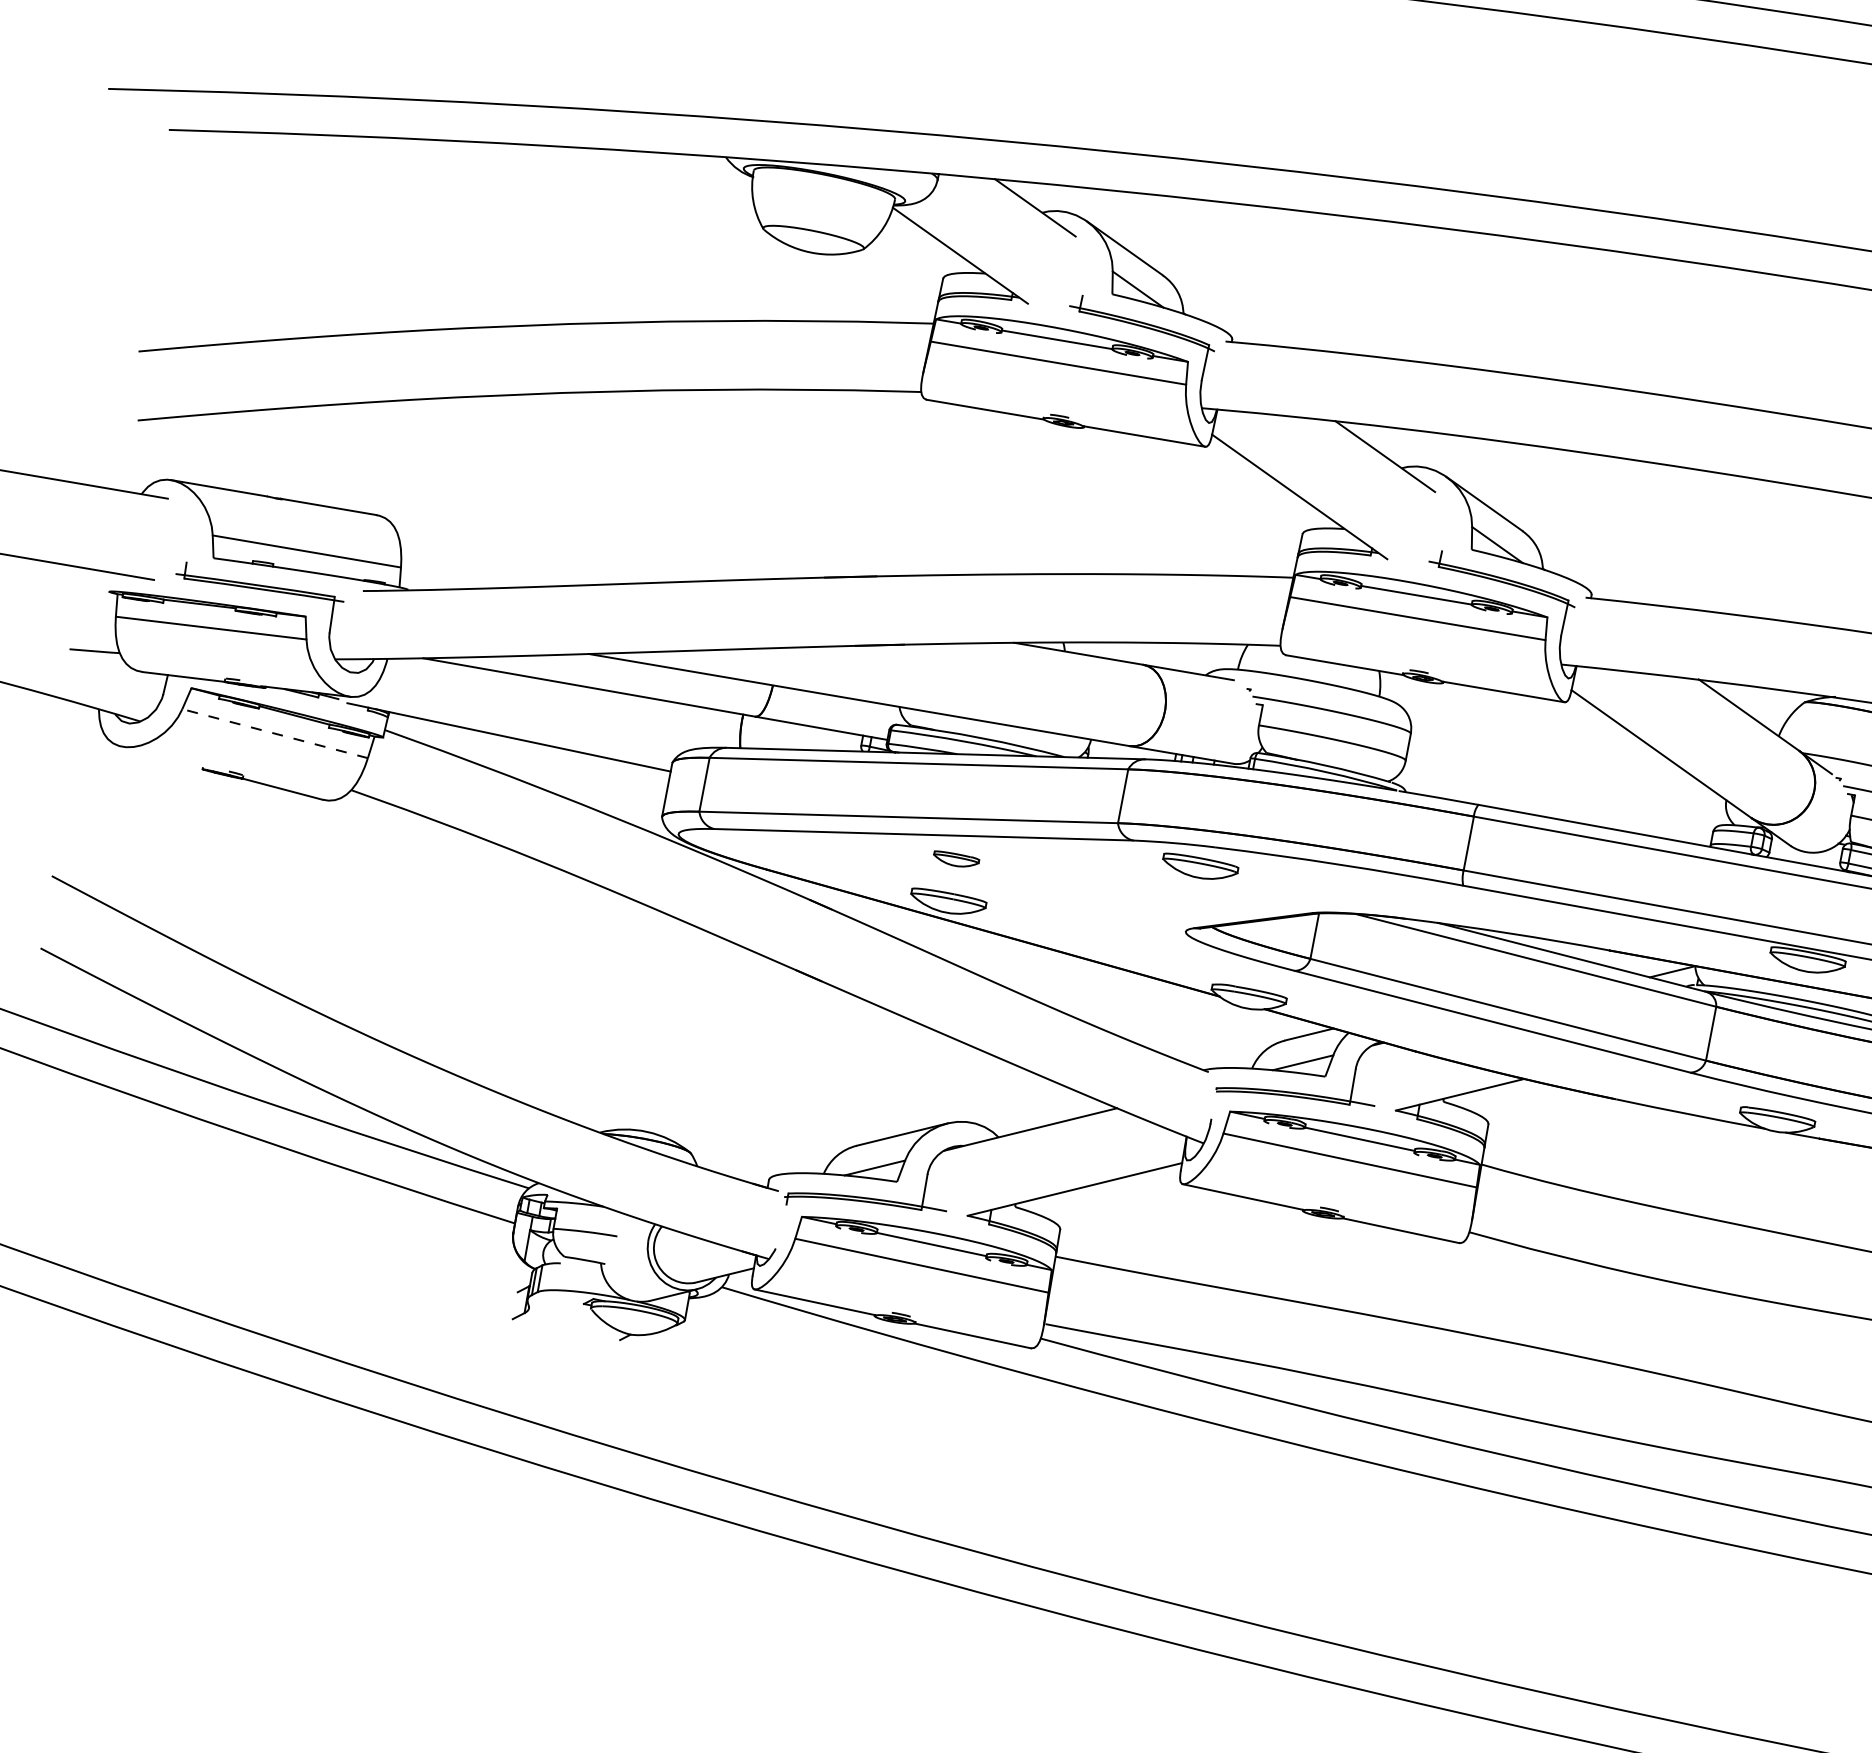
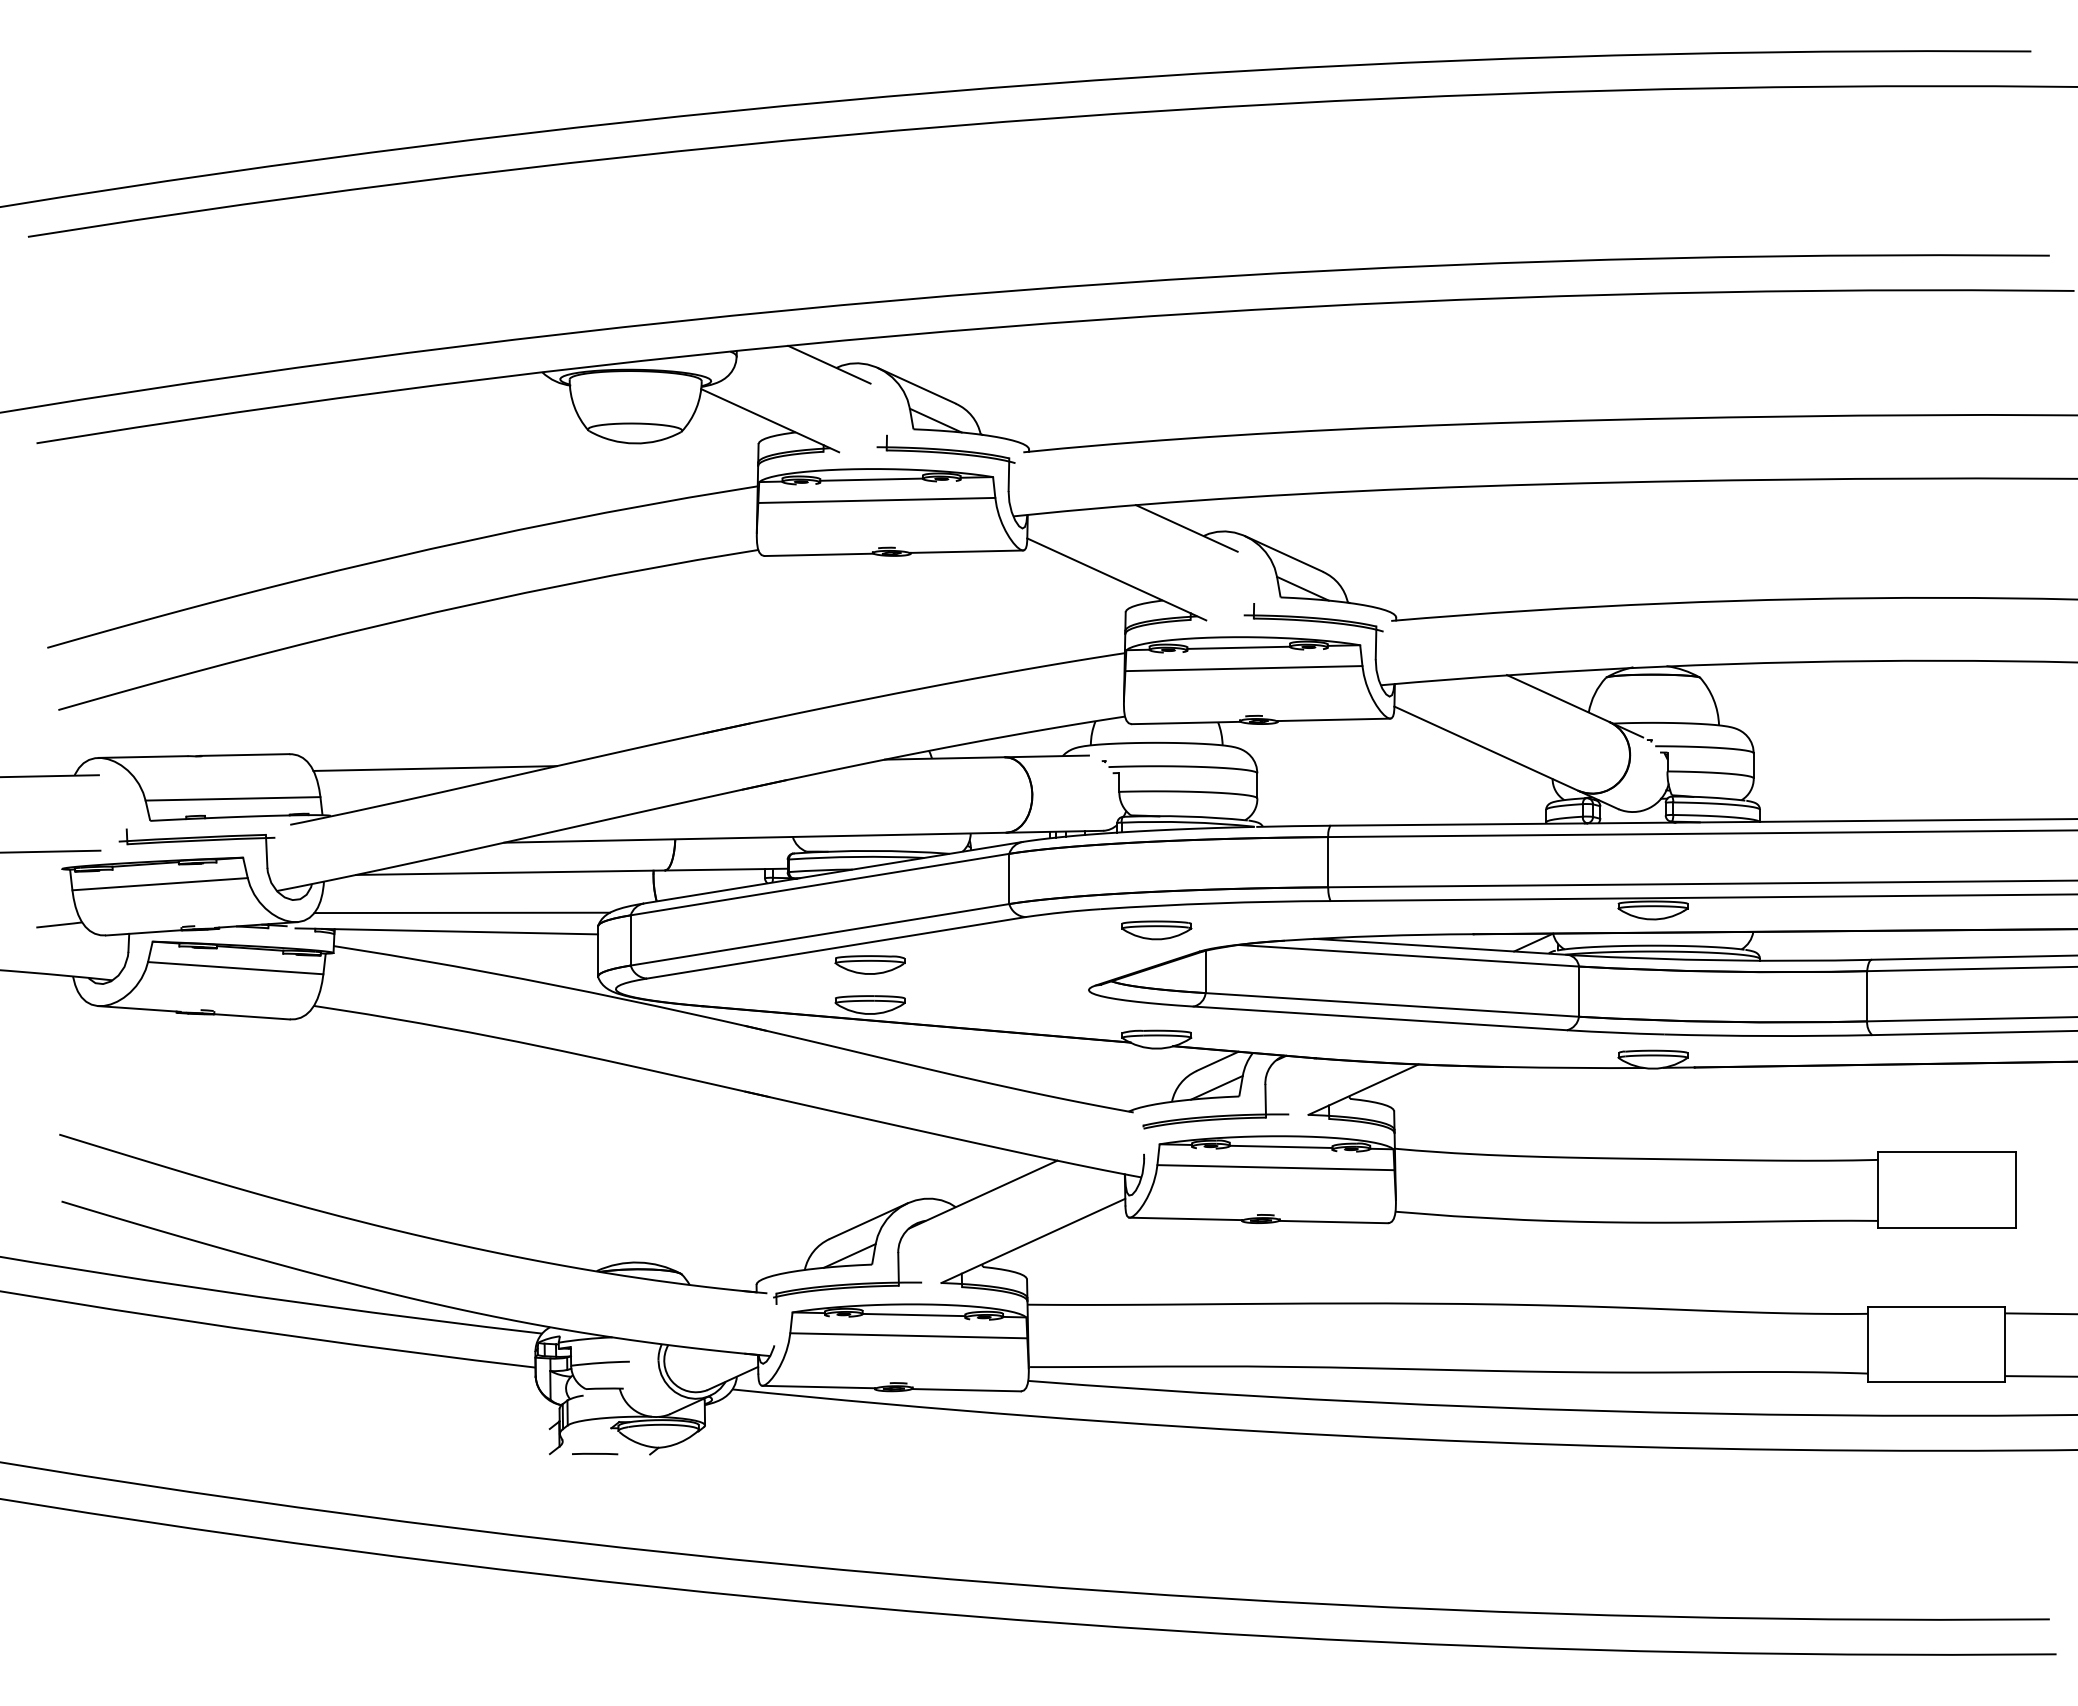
line: (529, 560) -> (434, 768), added
line: (529, 720) -> (462, 912), added
line: (274, 733) -> (235, 968), dashed -> solid
line: (163, 757) -> (139, 1008), added
part: (955, 859) -> (869, 964), size x1.67
part: (1199, 868) -> (1156, 930), moved
line: (561, 1327) -> (595, 1453), added

